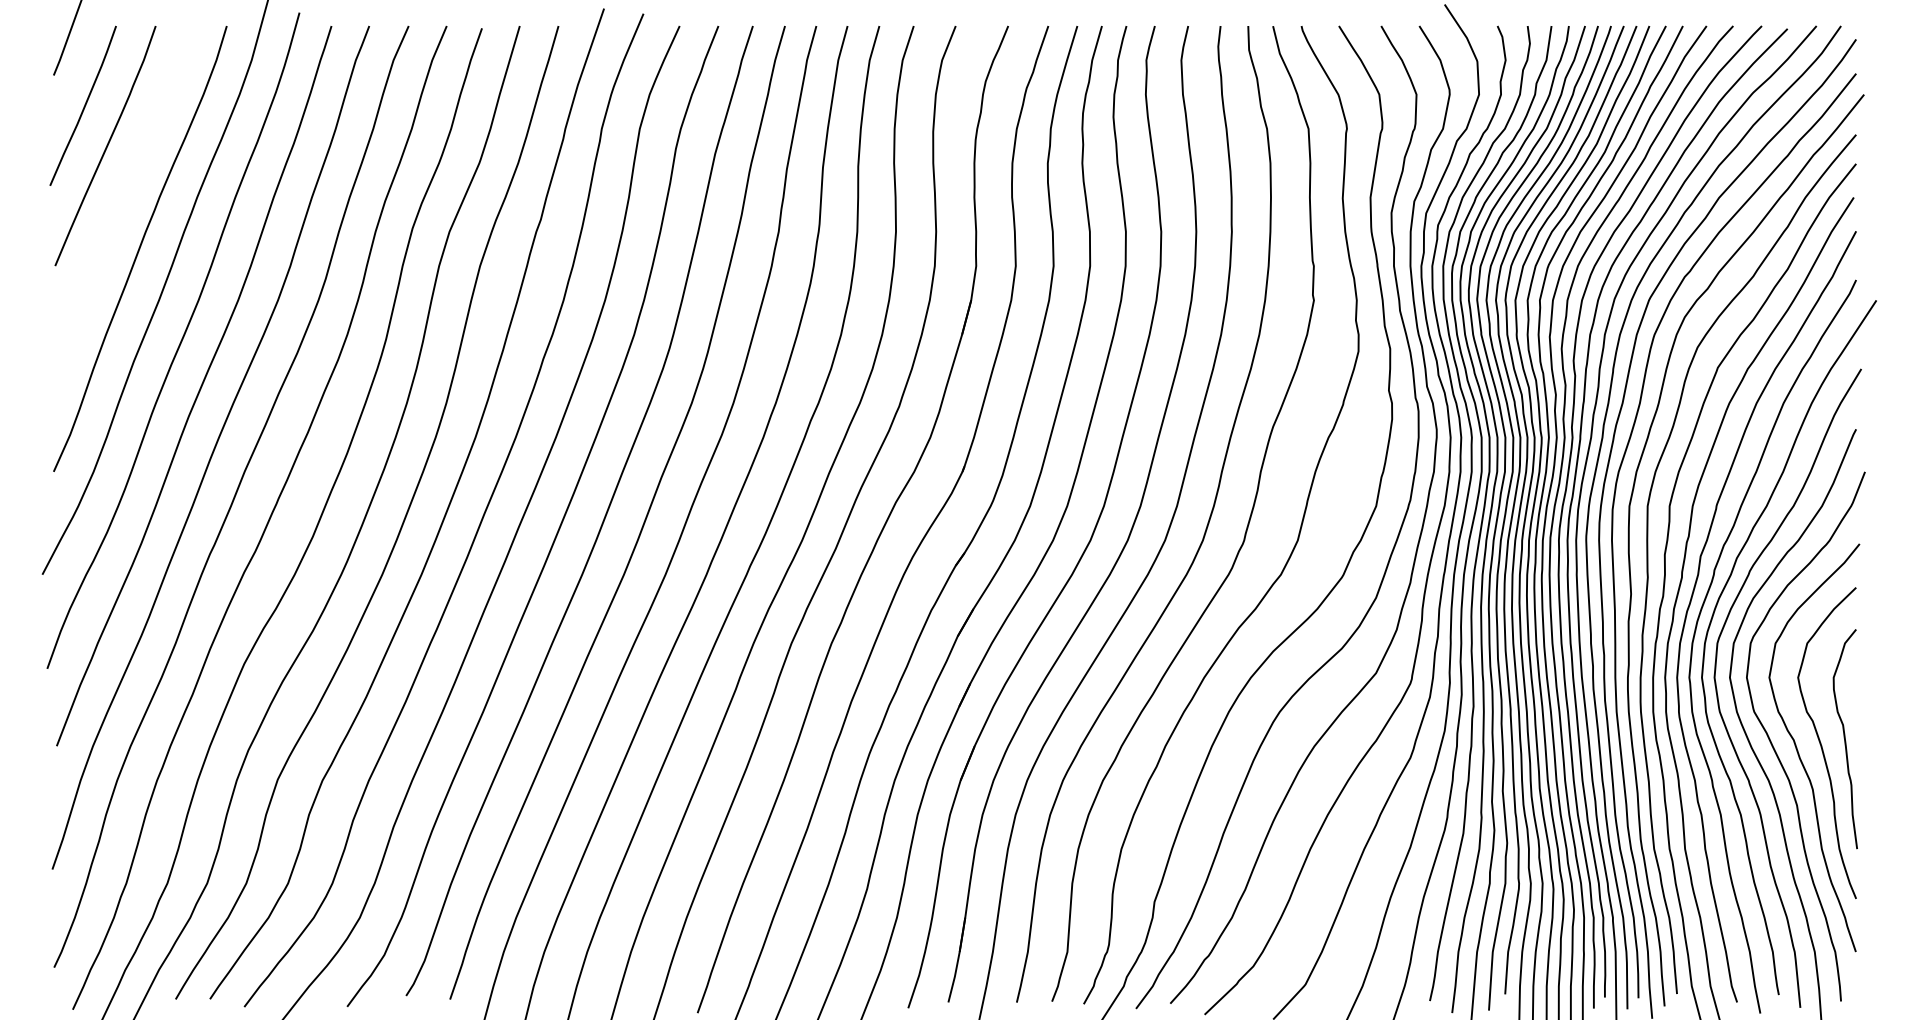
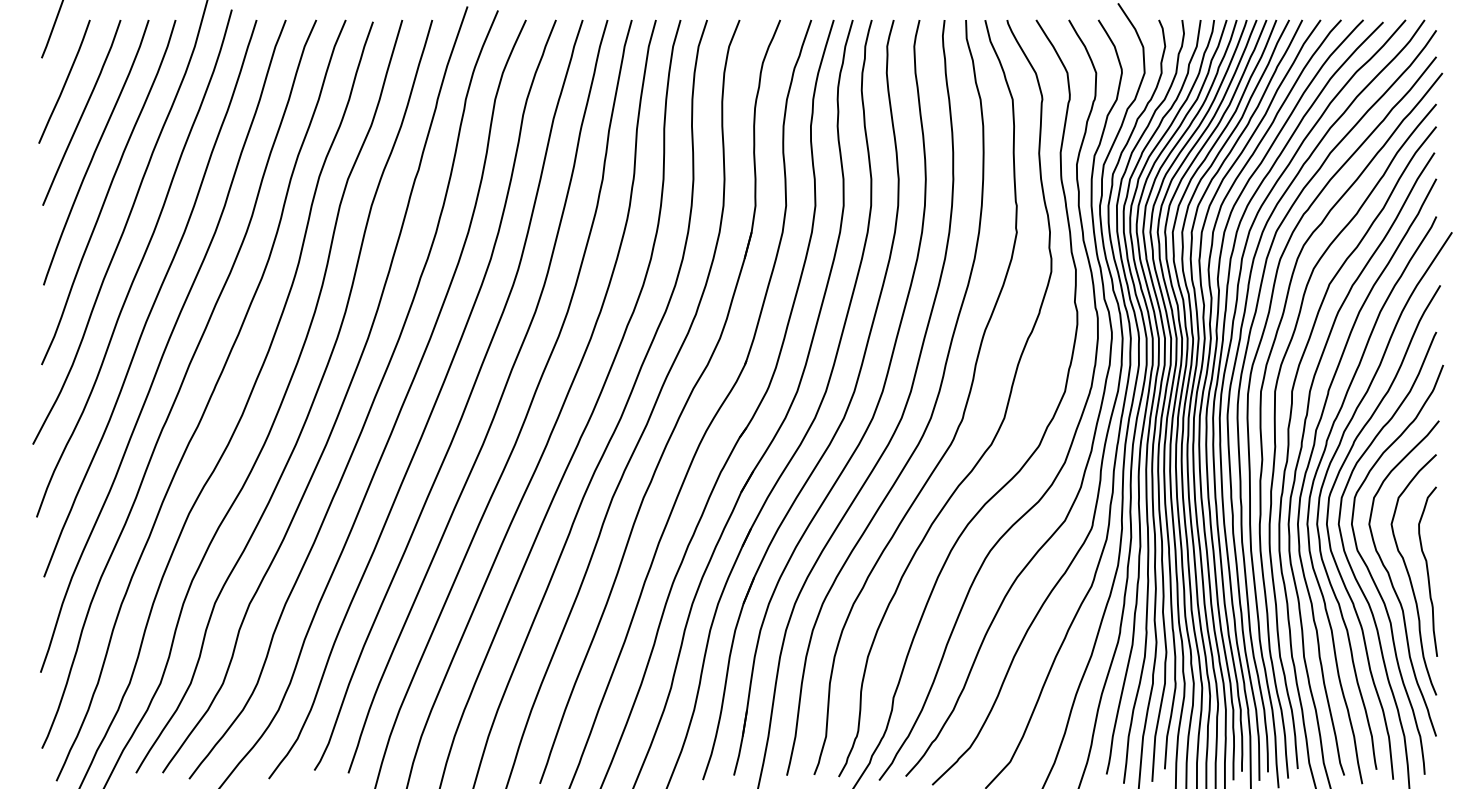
curve: (124, 195) -> (96, 151), added

